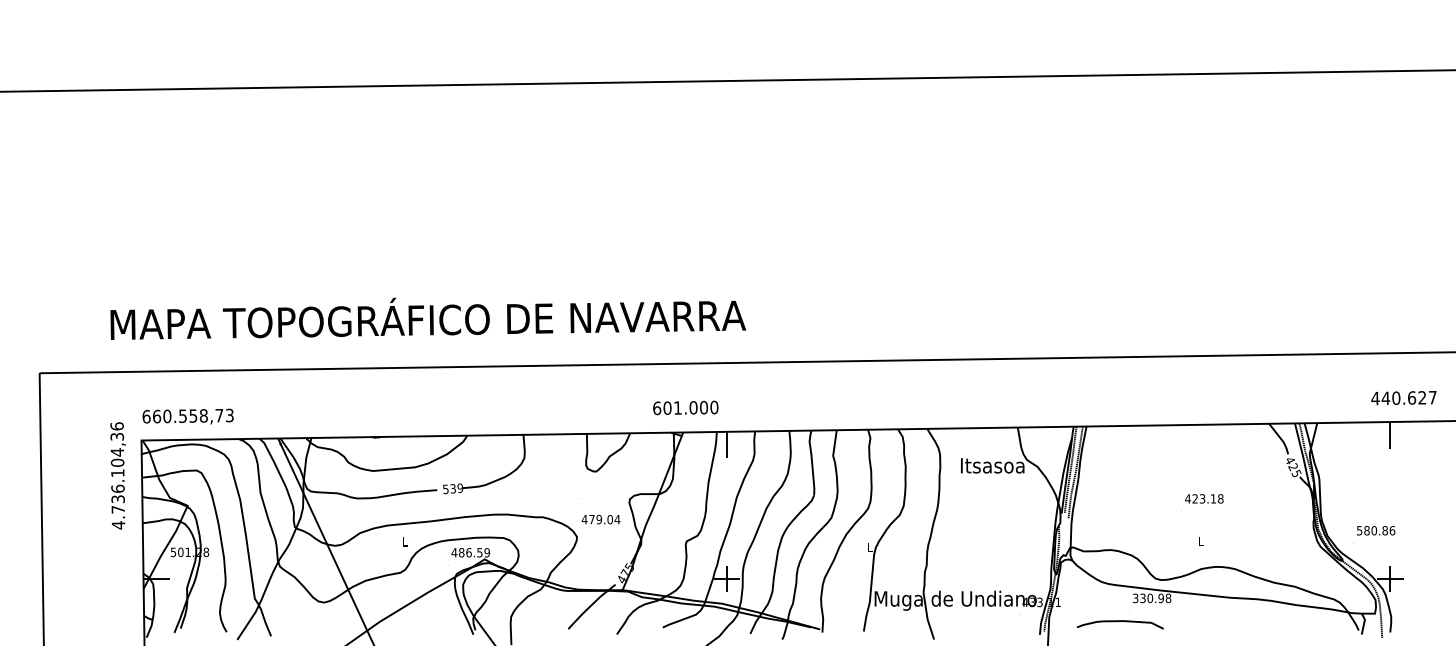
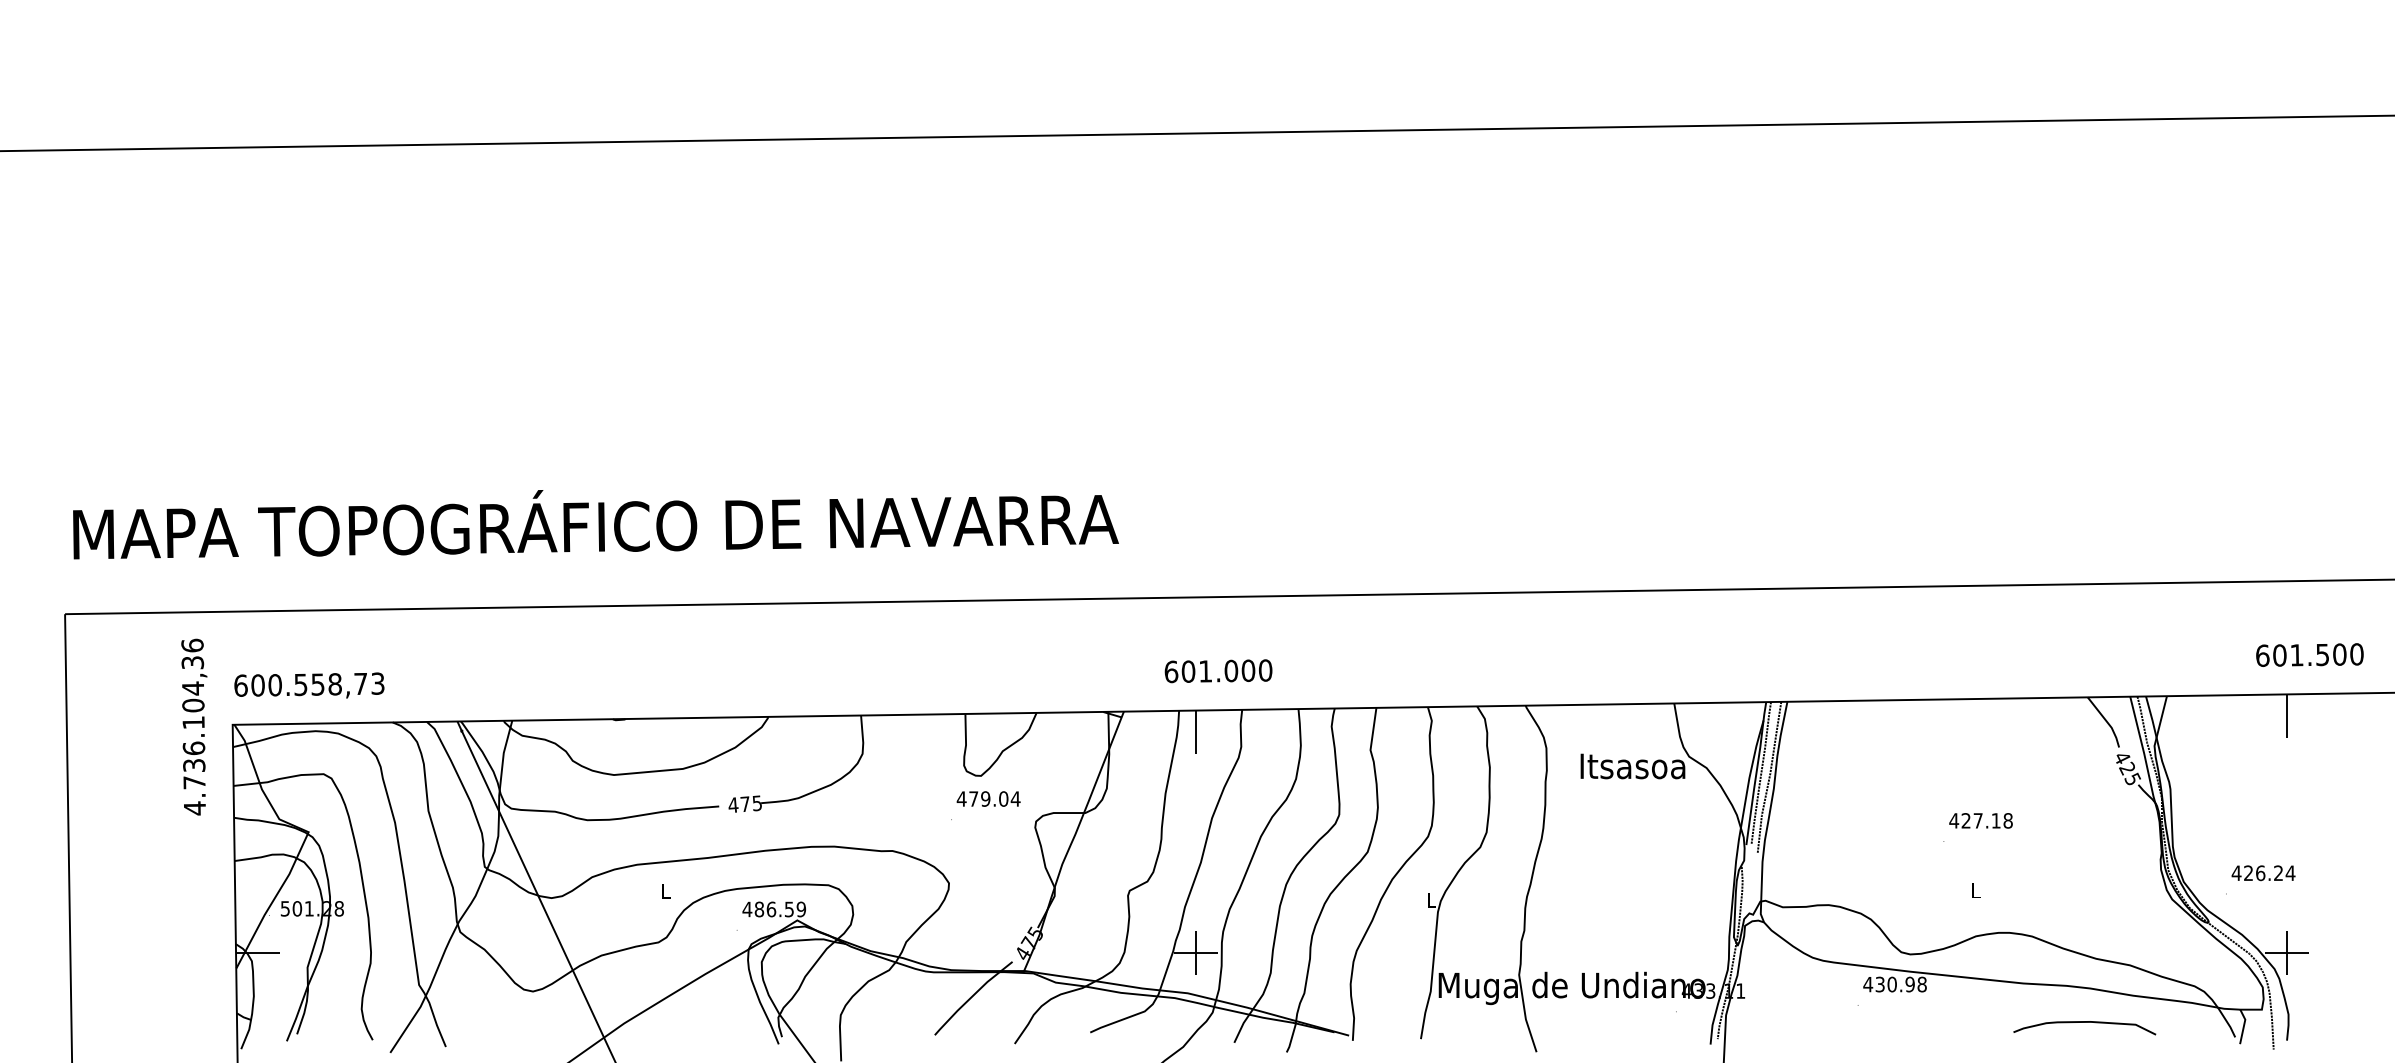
text: (428, 318) -> (596, 524), moved
text: (1403, 397) -> (2308, 654), 440.627 -> 601.500
text: (685, 407) -> (1218, 670), moved
text: (157, 416) -> (258, 685), 660.558,73 -> 600.558,73
text: (118, 475) -> (194, 726), moved
text: (453, 488) -> (745, 803), 539 -> 475
text: (1202, 498) -> (1978, 820), 423.18 -> 427.18
text: (600, 519) -> (987, 798), moved
text: (1375, 530) -> (2262, 872), 580.86 -> 426.24
text: (1135, 598) -> (1867, 984), 330.98 -> 430.98
curve: (1118, 622) -> (2081, 1024), moved

